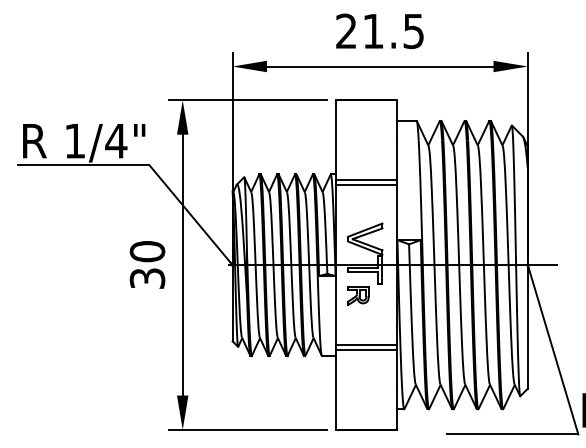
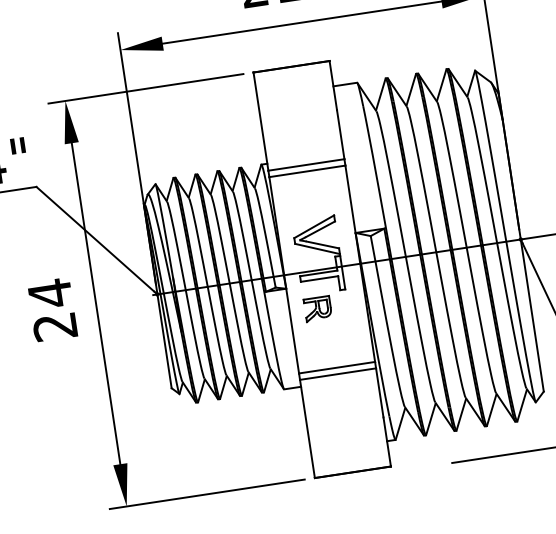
text: (147, 264) -> (52, 309), 30 -> 24

